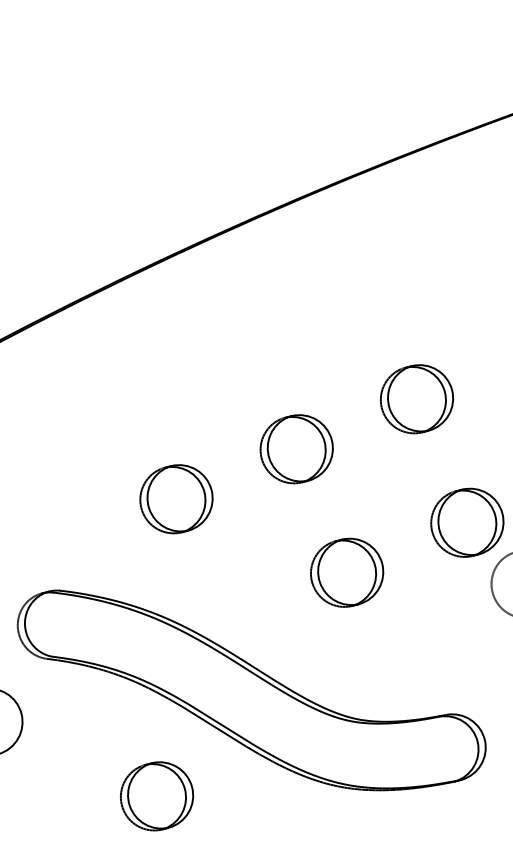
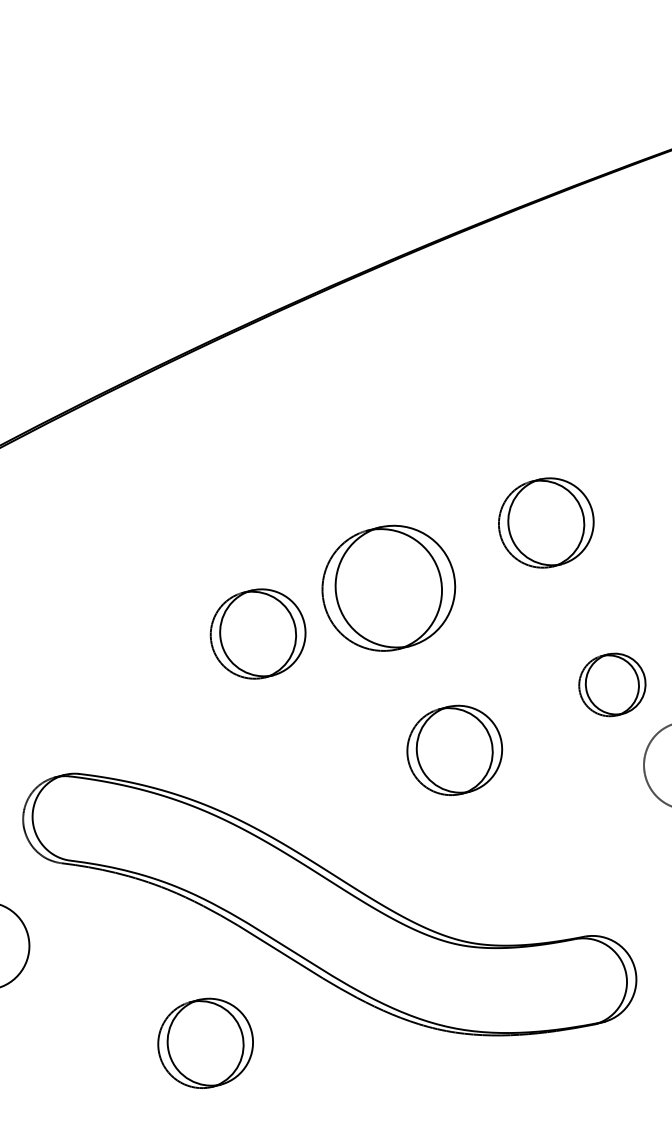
part: (296, 449) -> (388, 588), size x1.4
part: (175, 498) -> (257, 633), moved
part: (467, 522) -> (612, 684), size x0.7

